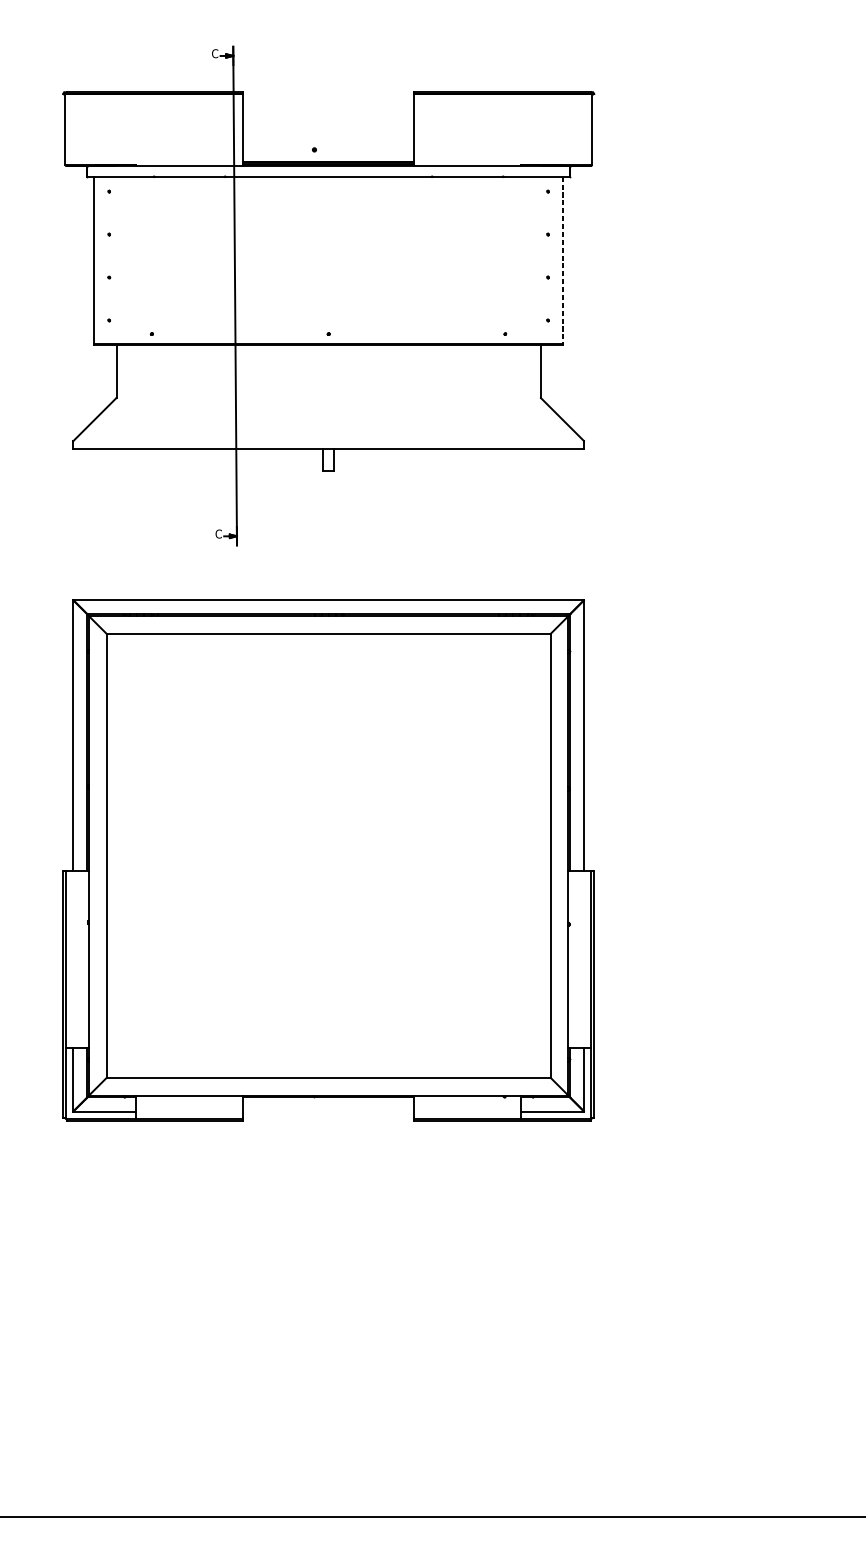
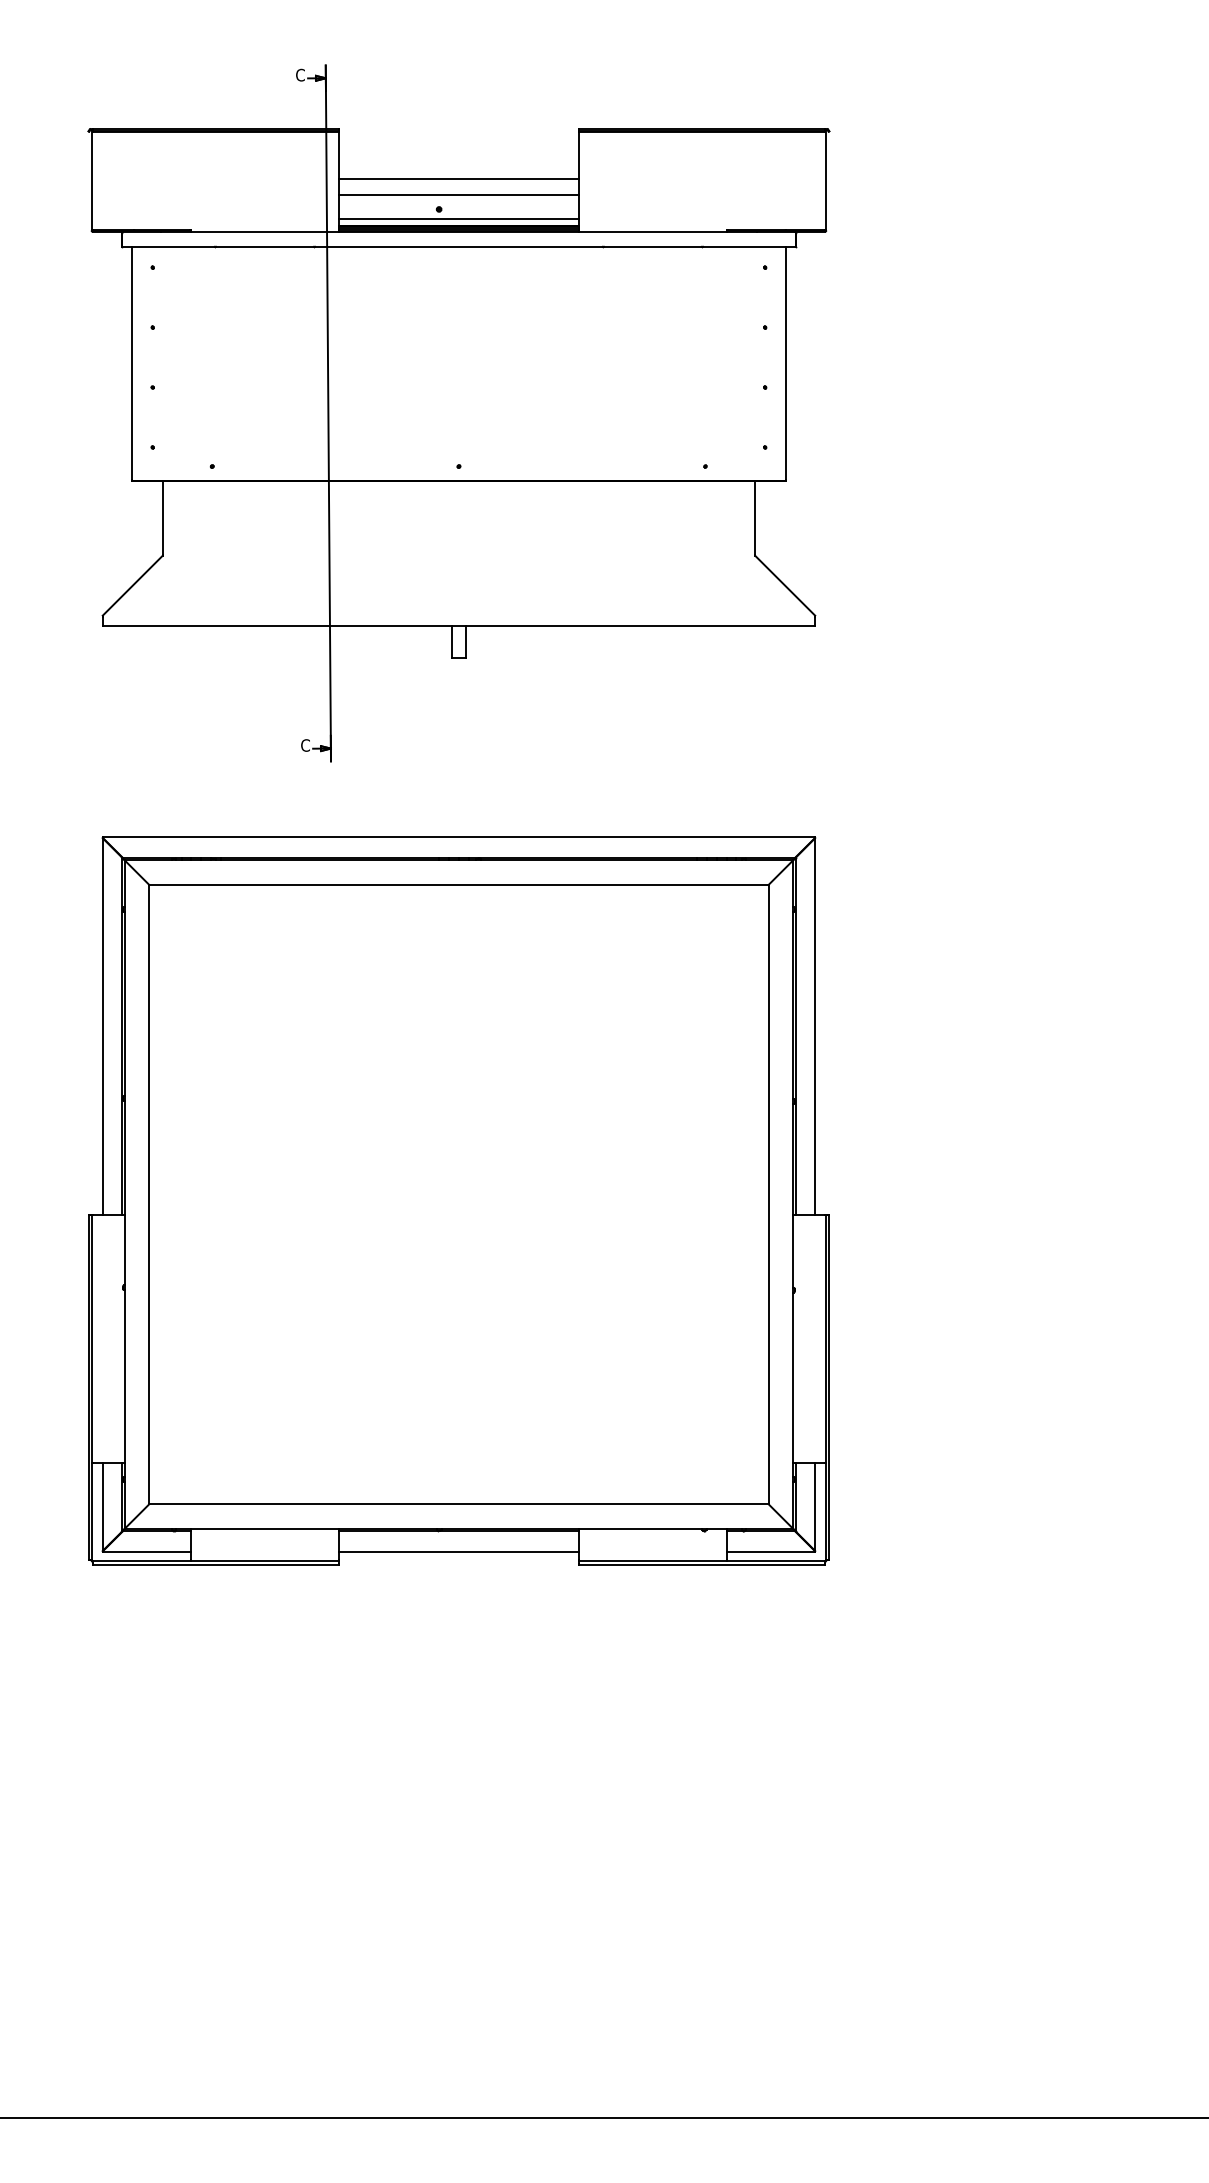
line: (328, 127) -> (458, 178), added
line: (328, 139) -> (458, 194), added
line: (328, 157) -> (458, 219), added
line: (562, 260) -> (785, 363), dashed -> solid
line: (328, 1111) -> (458, 1551), added

